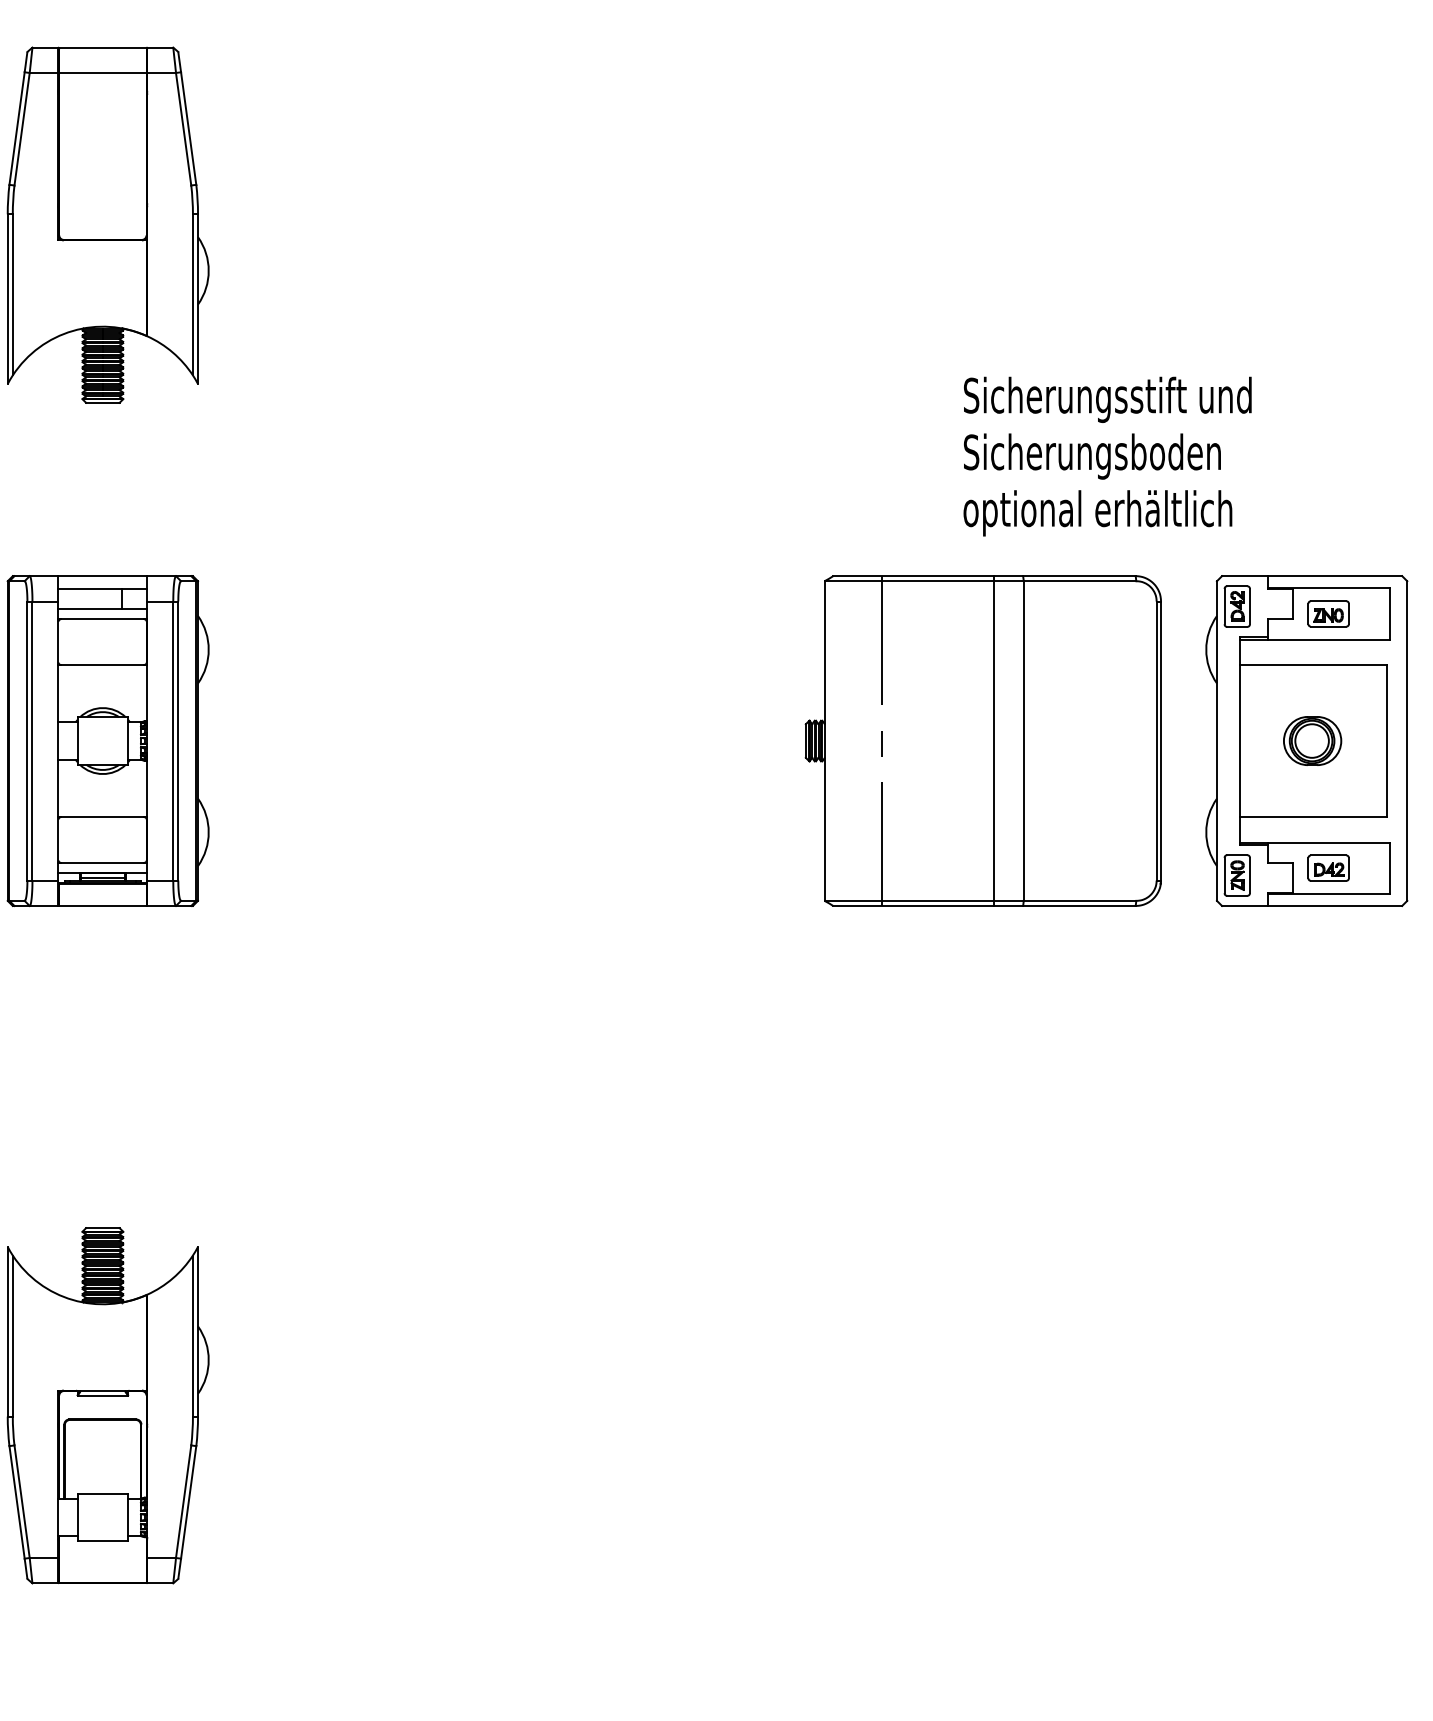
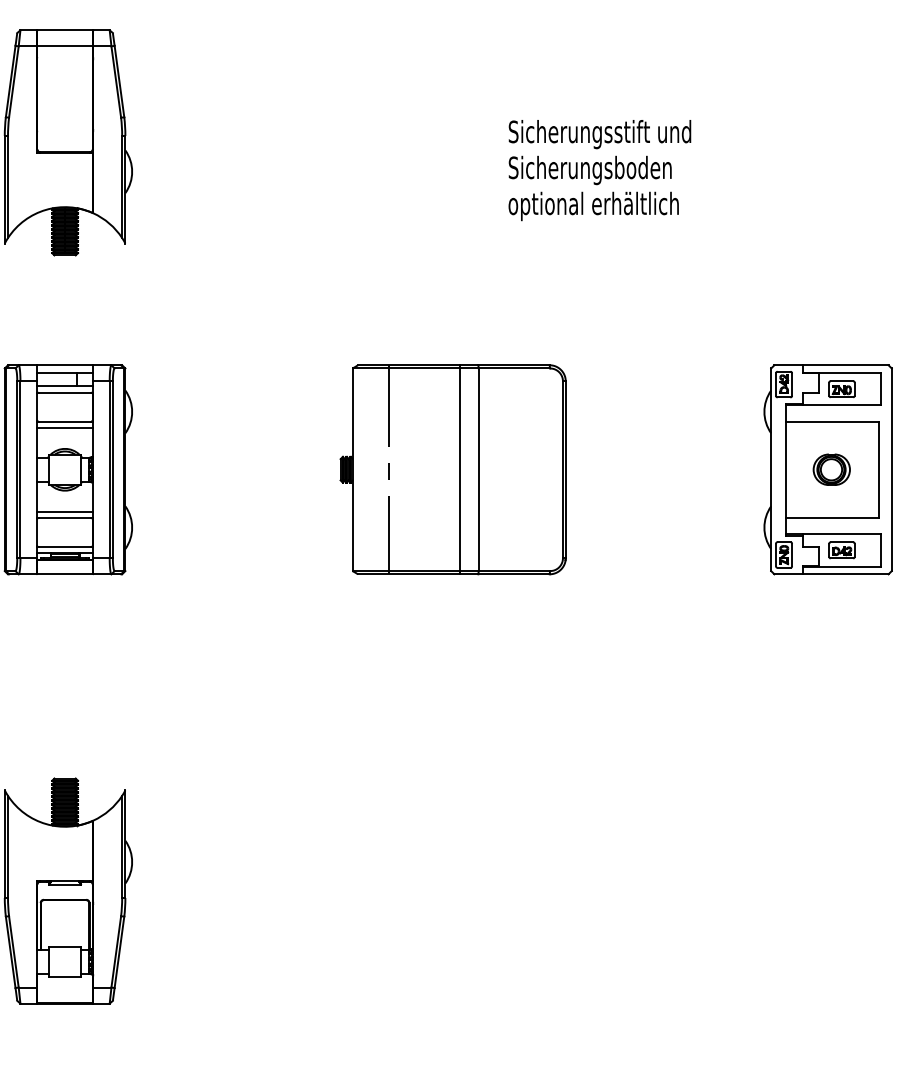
text: (1107, 456) -> (599, 170), moved
line: (101, 674) -> (64, 427), added
part: (982, 740) -> (452, 469), moved
line: (101, 806) -> (64, 511), added

